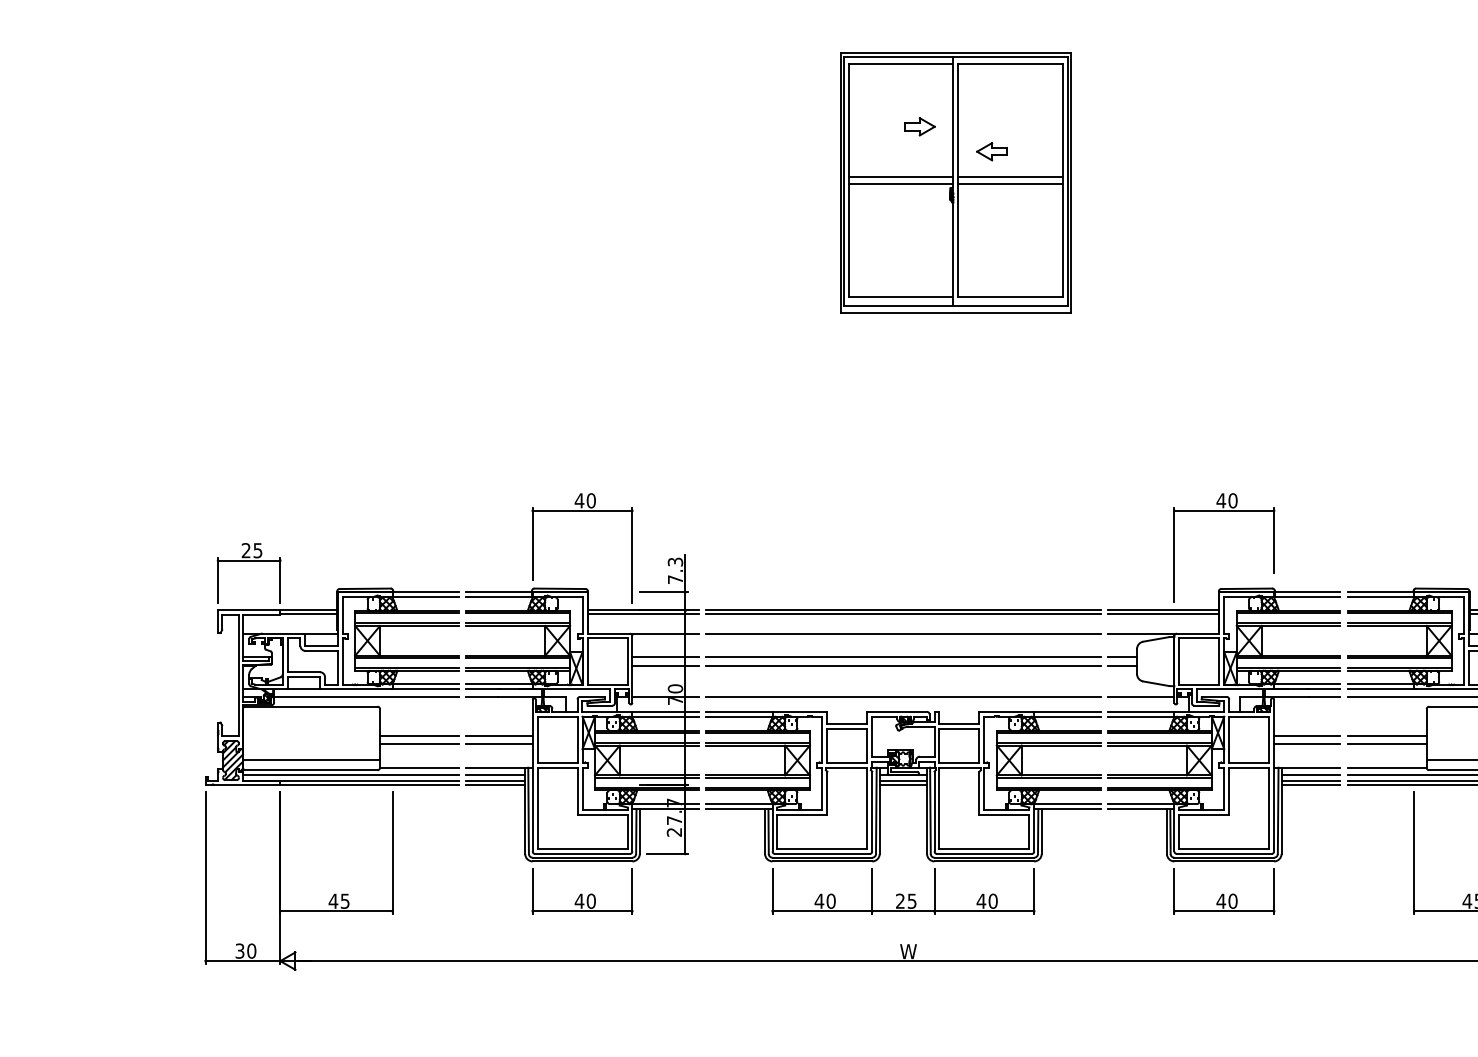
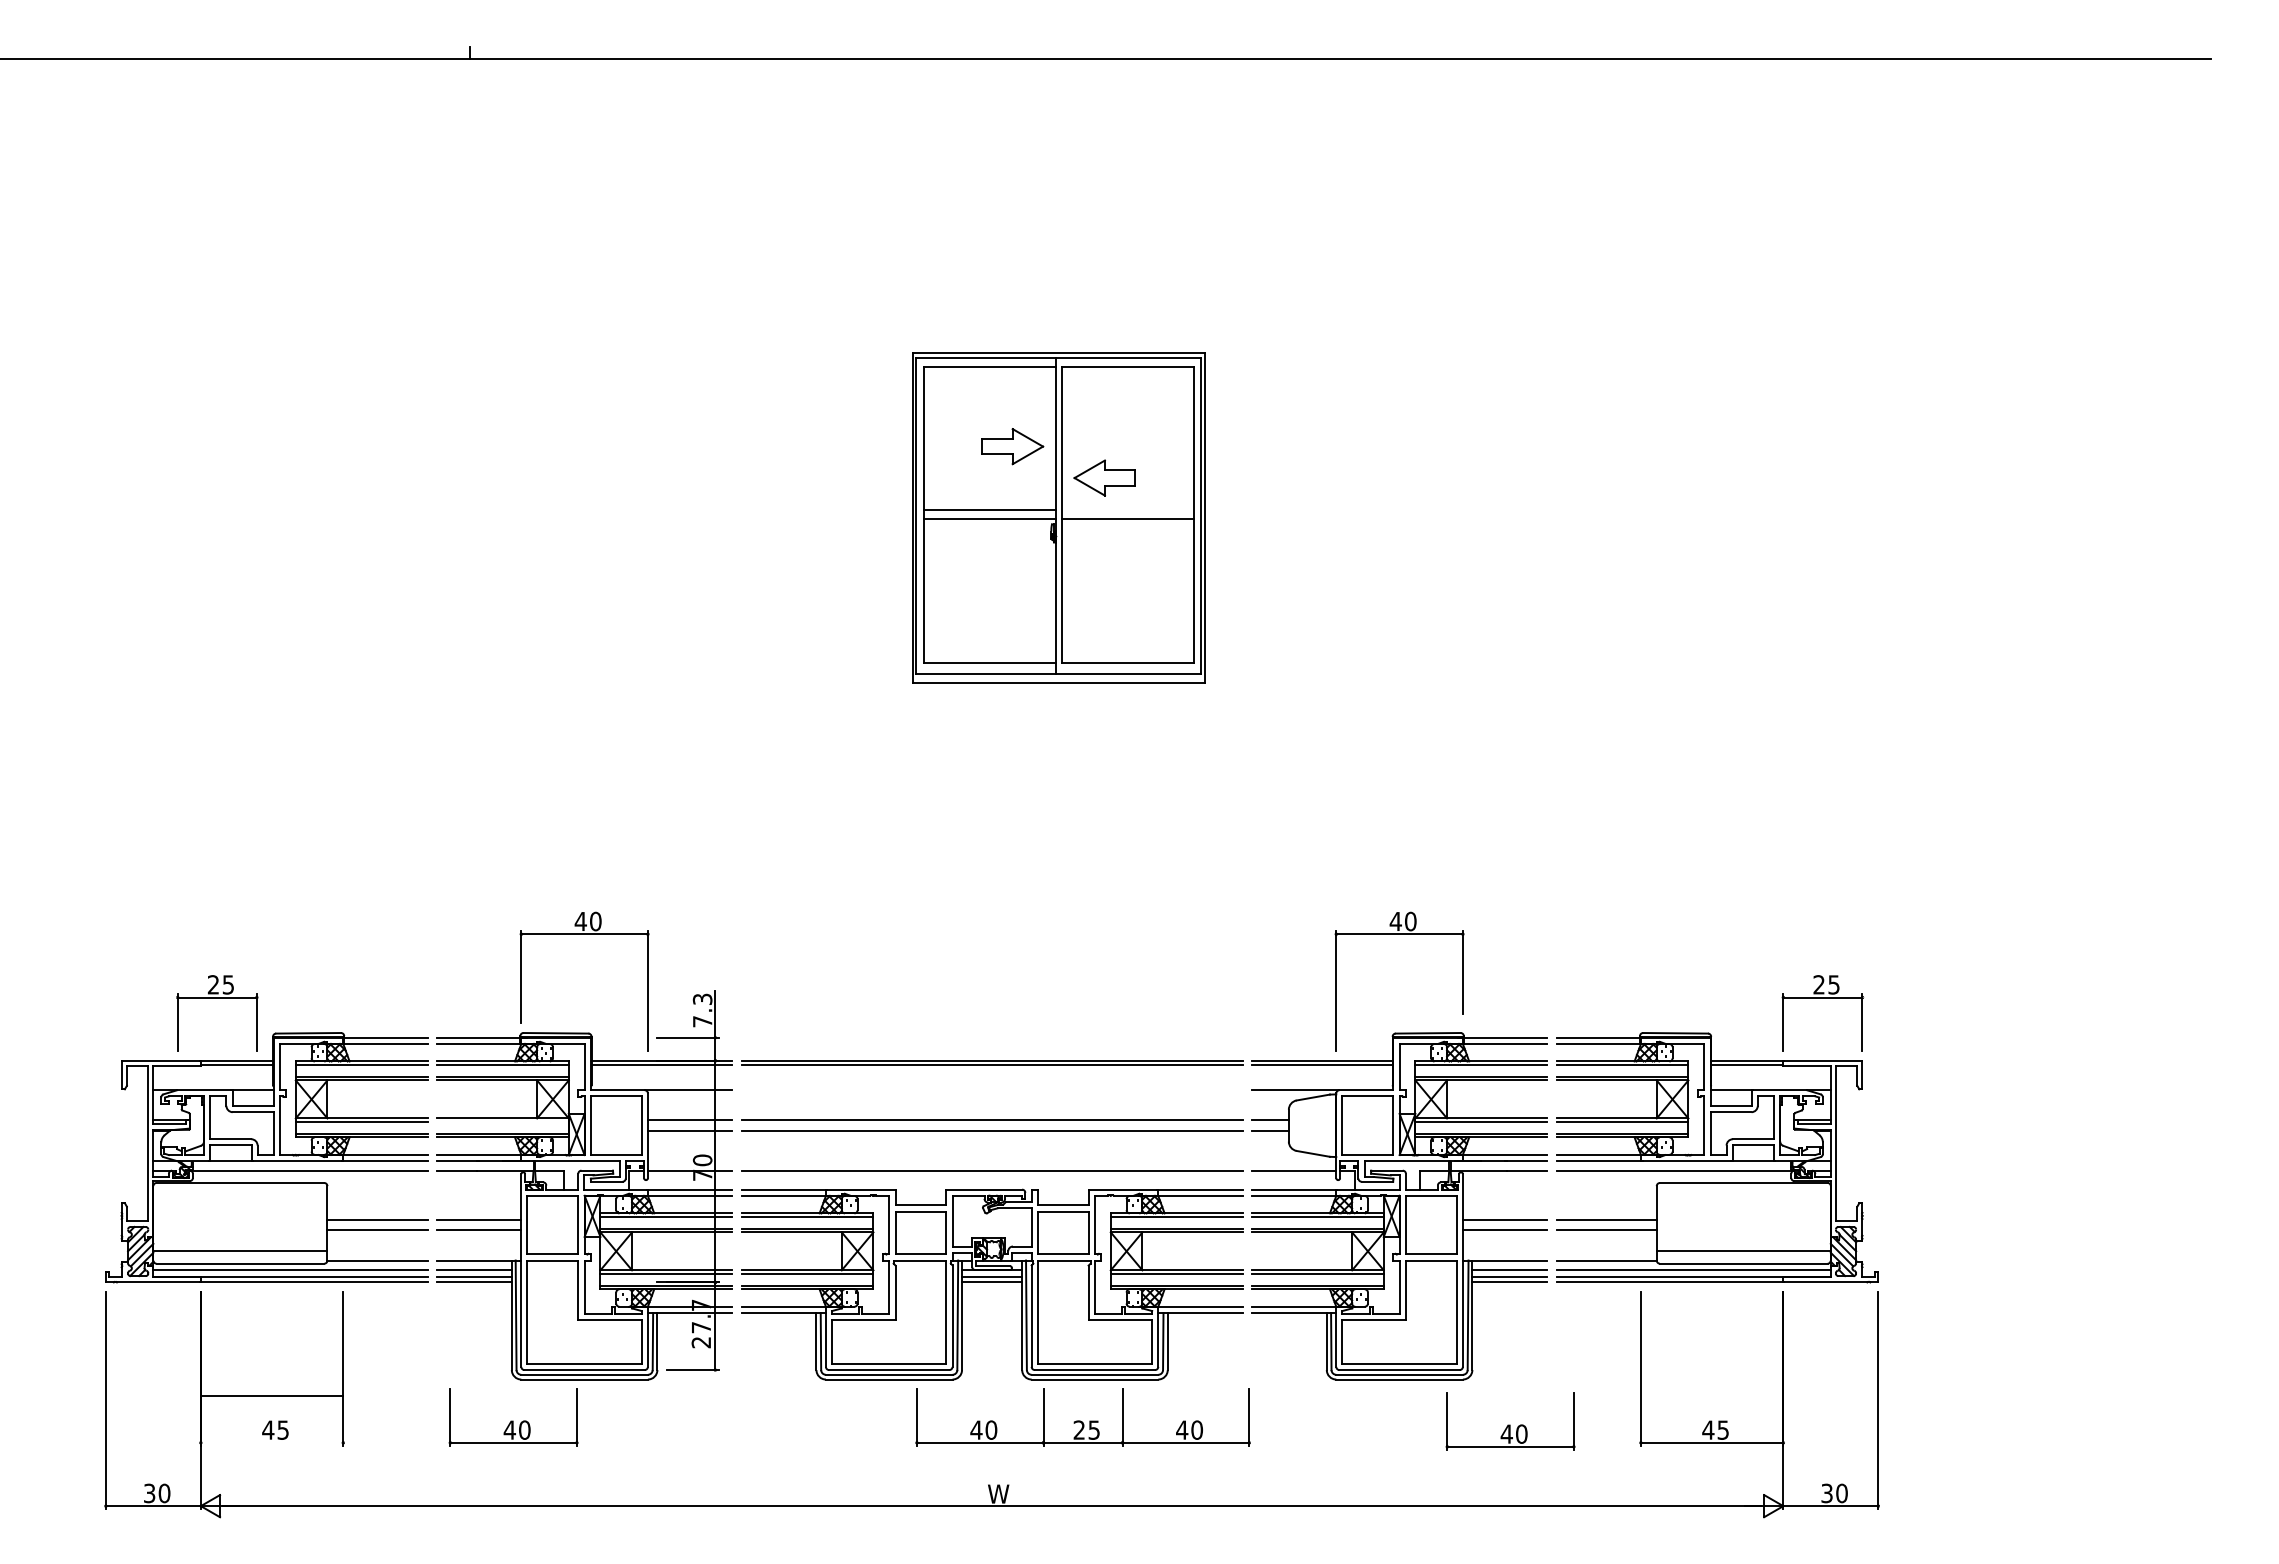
part: (920, 126) -> (1013, 446), size x1.6
part: (991, 151) -> (1104, 478), size x1.6
line: (1010, 176) -> (1128, 509), removed
part: (249, 561) -> (217, 998), moved
line: (902, 633) -> (991, 1090), removed
line: (517, 658) -> (502, 1121), removed
part: (582, 891) -> (513, 1417), moved
part: (902, 891) -> (1082, 1417), moved
part: (1224, 891) -> (1510, 1421), moved
line: (335, 911) -> (271, 1395), moved

